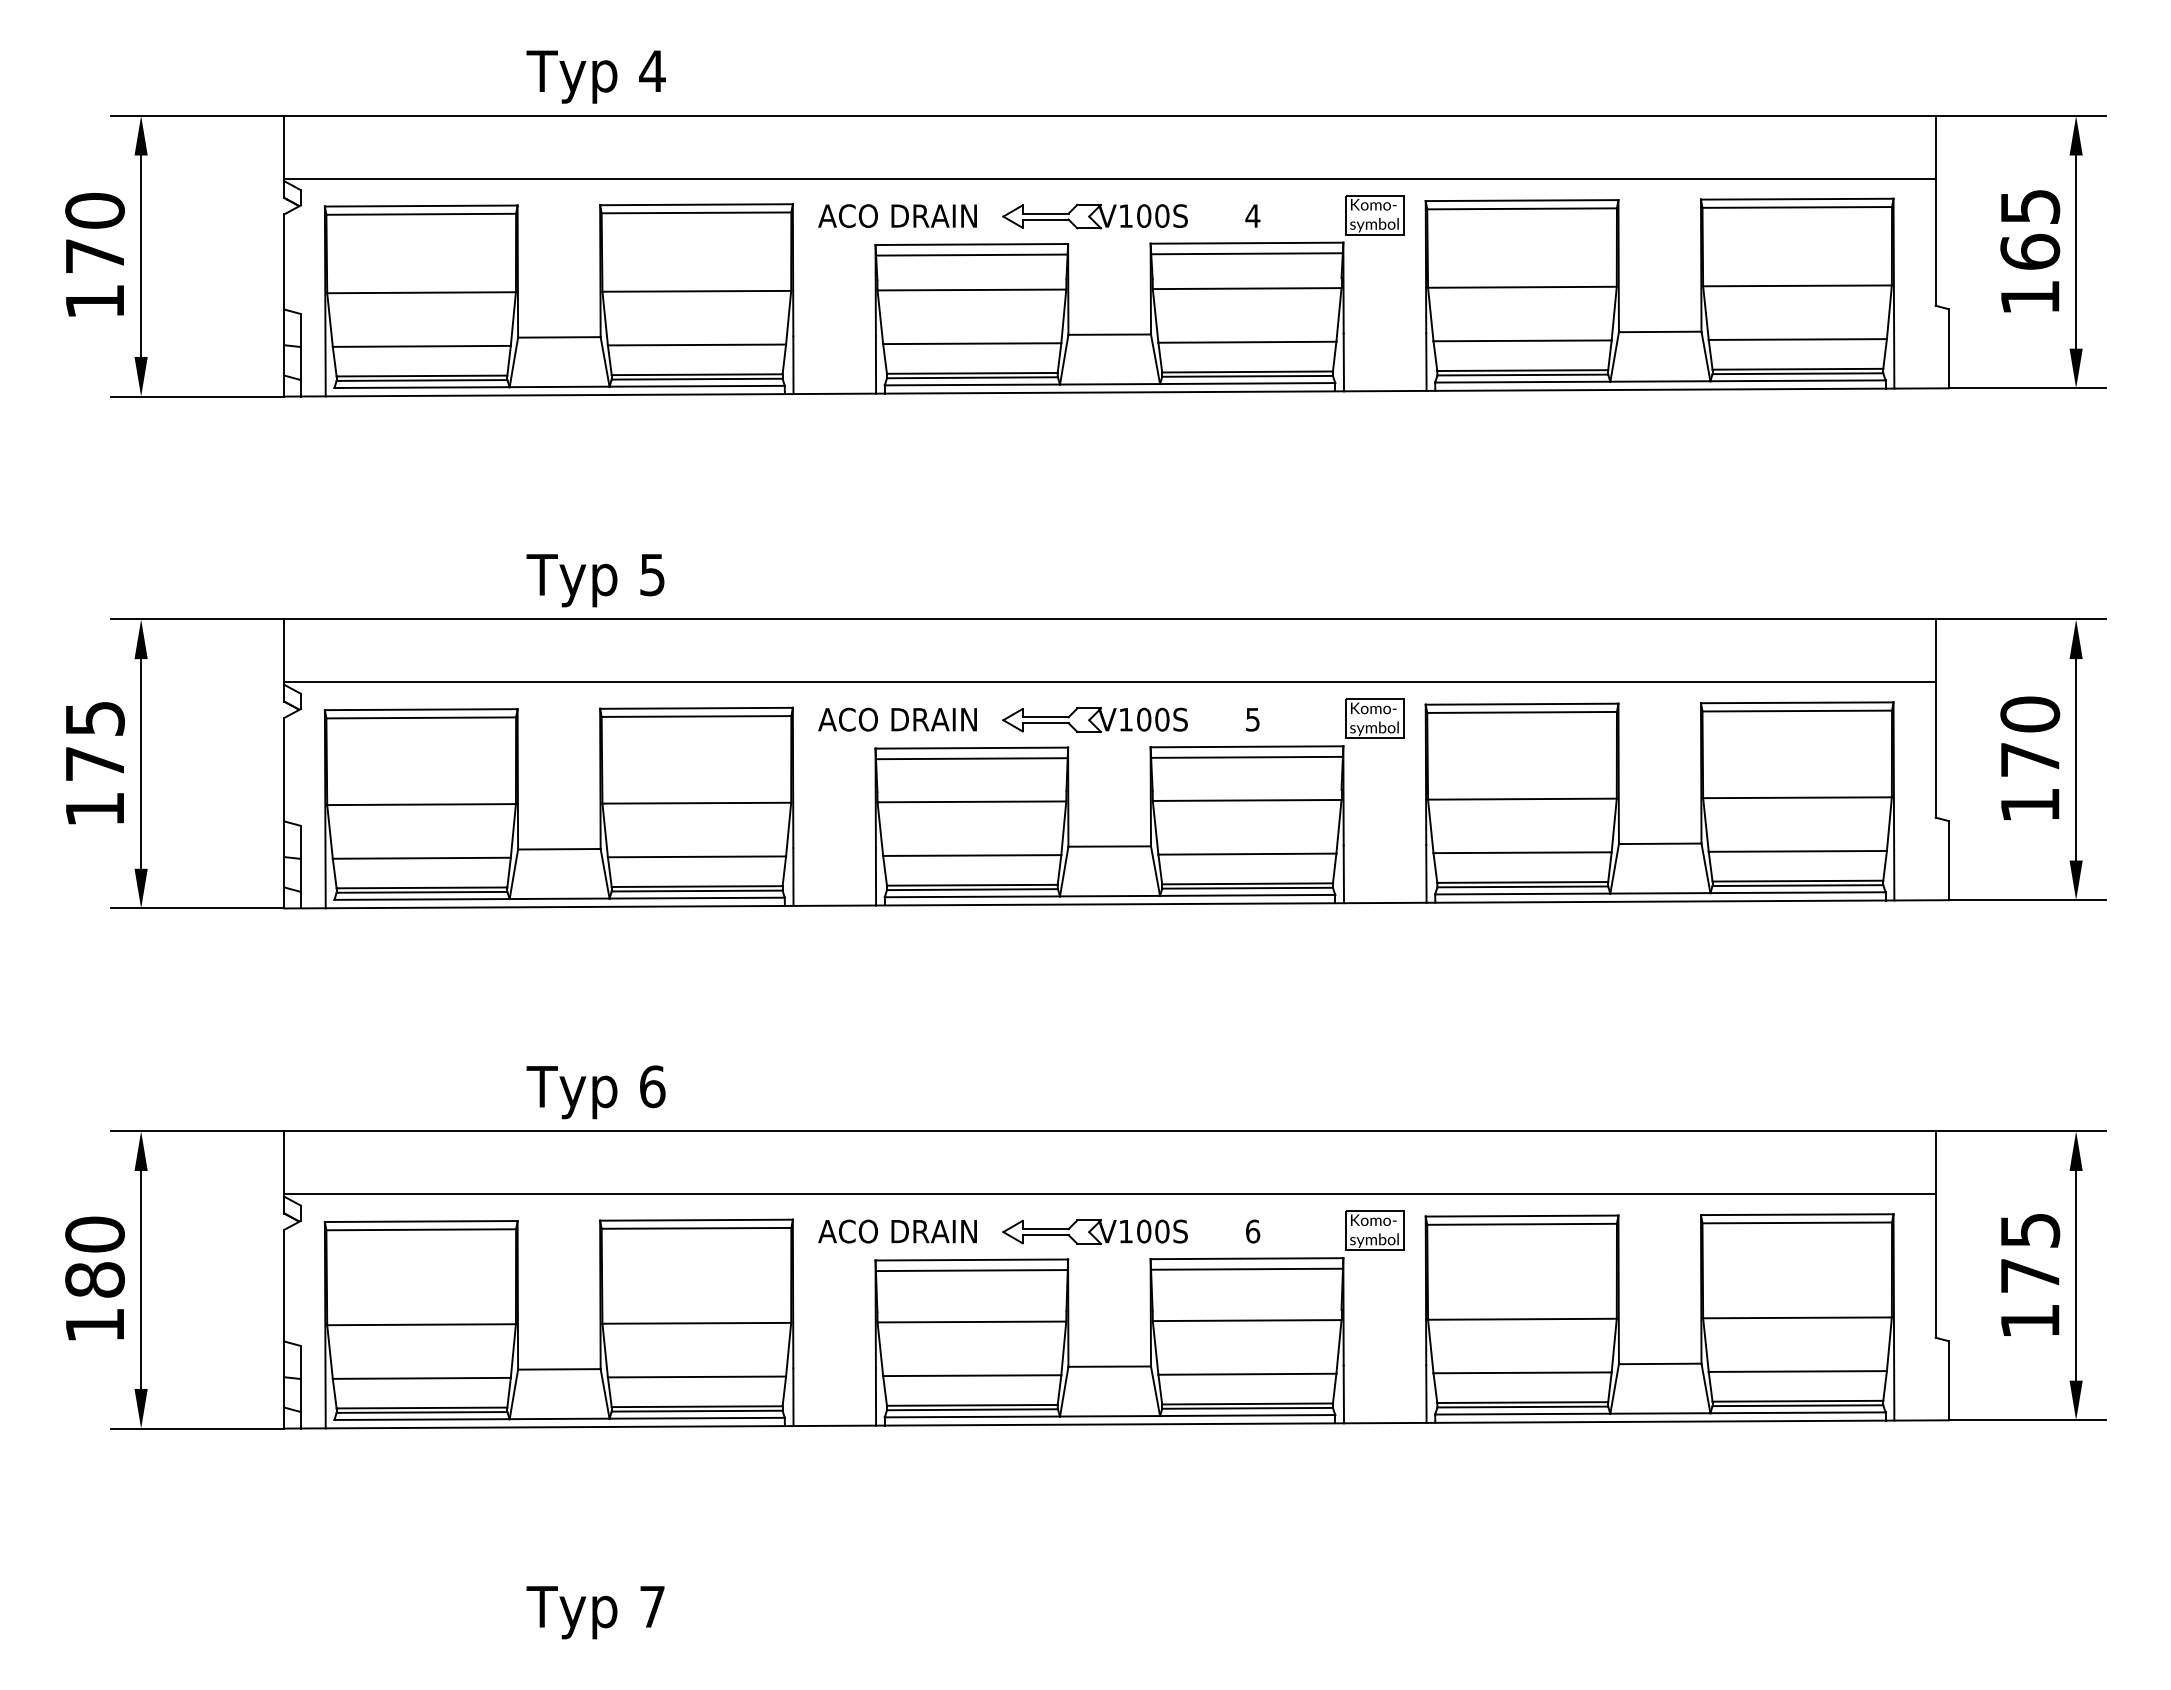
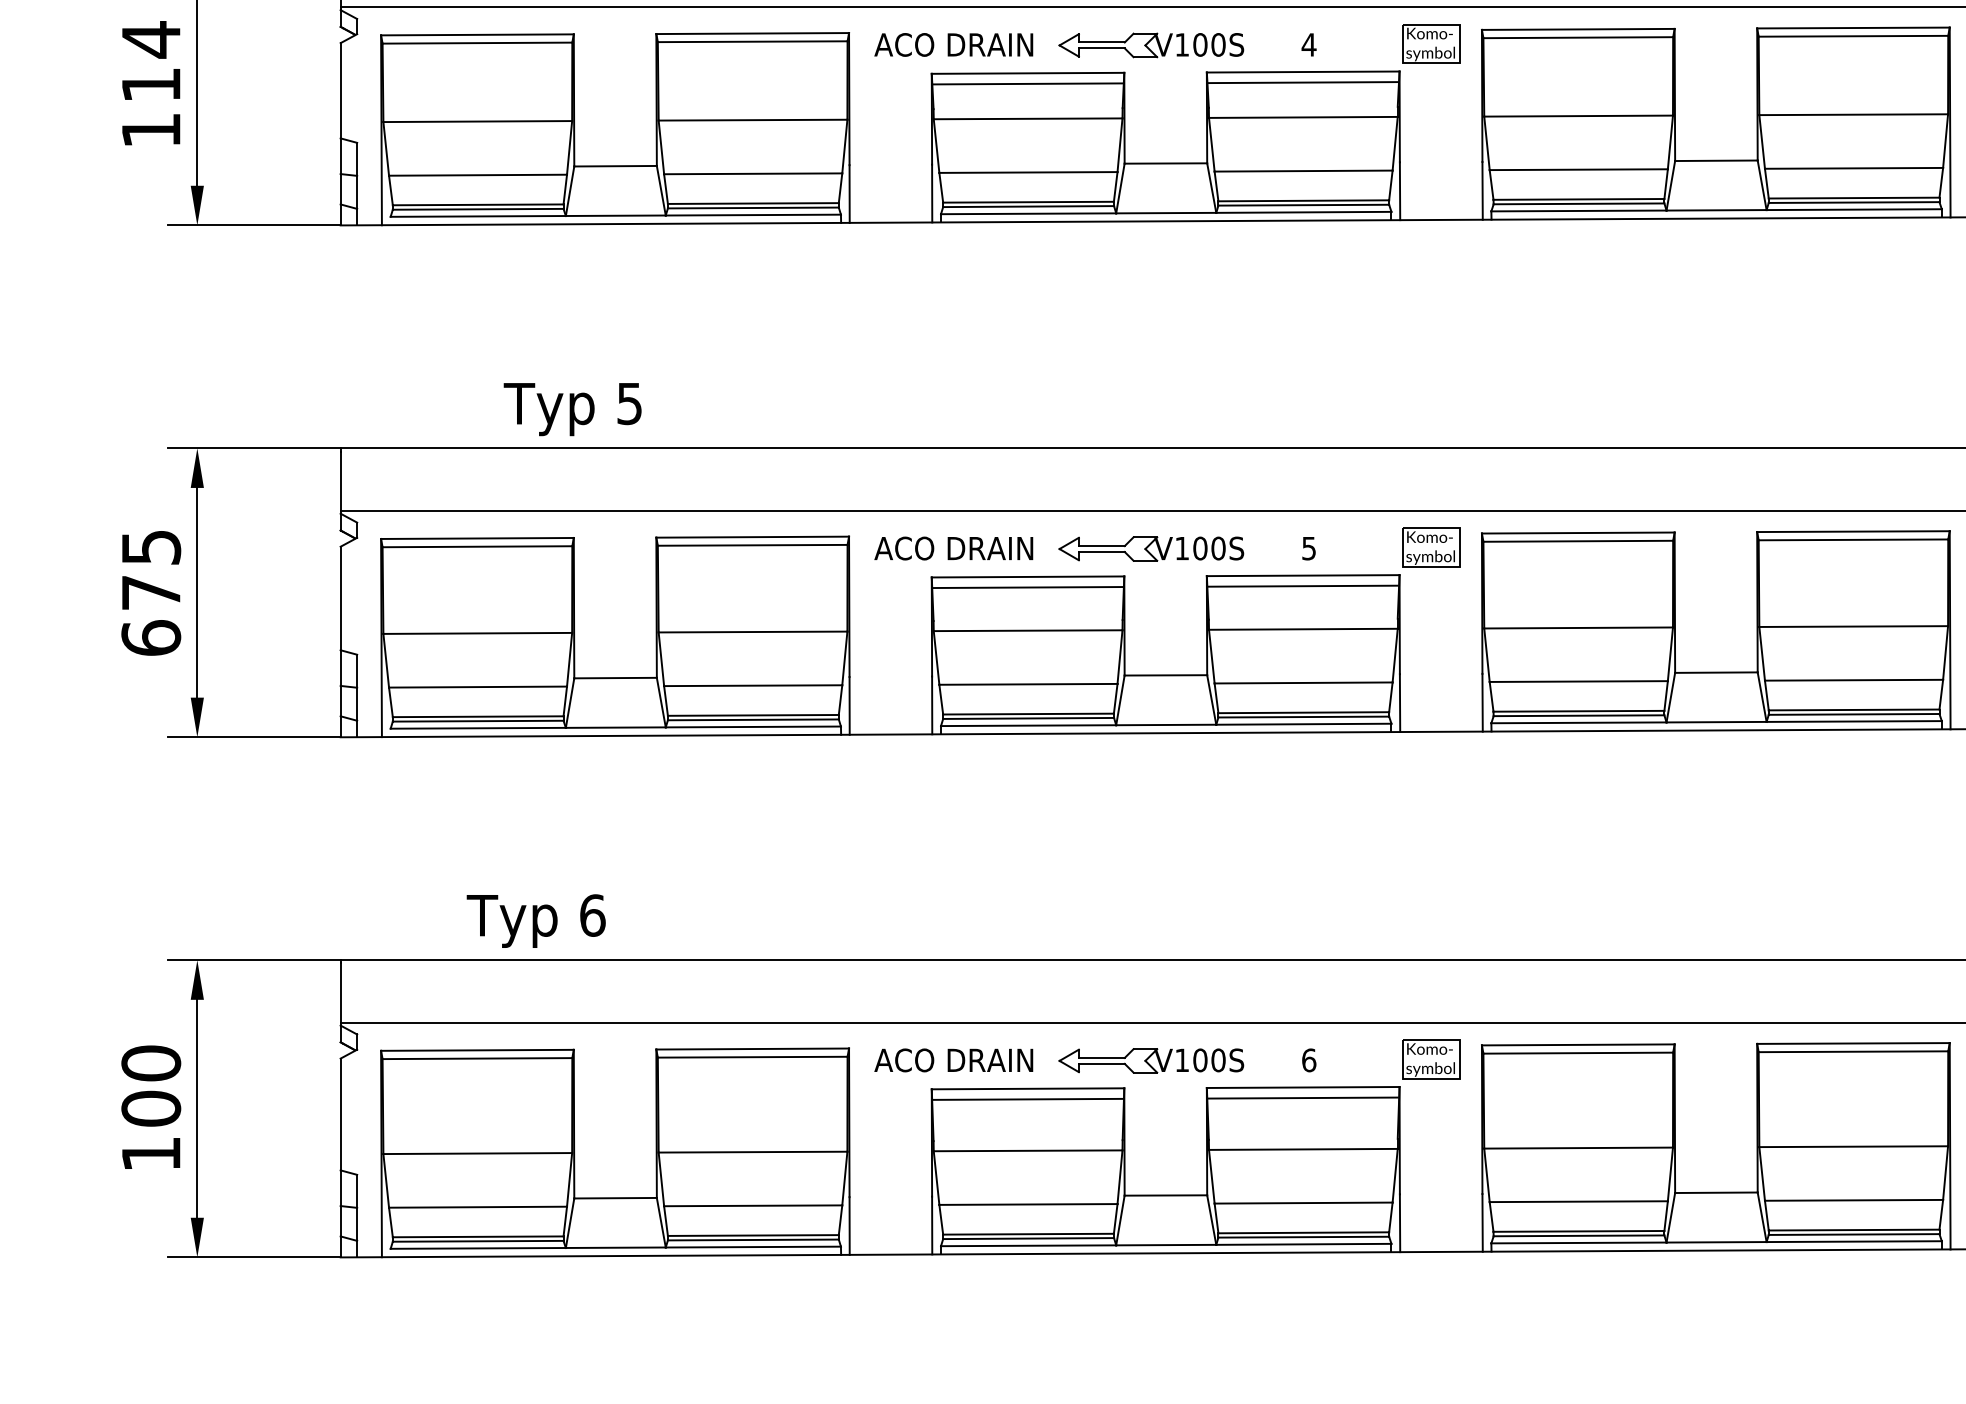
text: (94, 232) -> (150, 61), 170 -> 114
text: (595, 580) -> (572, 409), moved
text: (94, 808) -> (150, 637), 175 -> 675
text: (595, 1092) -> (535, 921), moved
text: (94, 1279) -> (150, 1108), 180 -> 100

